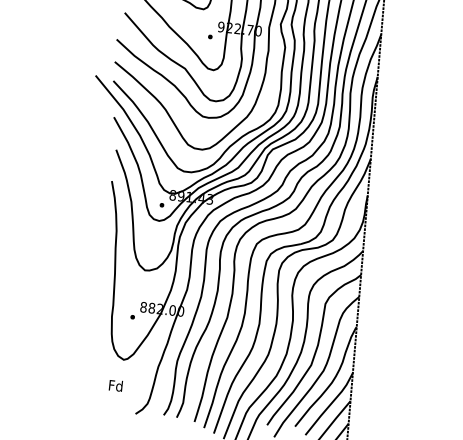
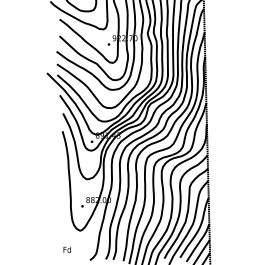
text: (114, 385) -> (66, 249), moved

